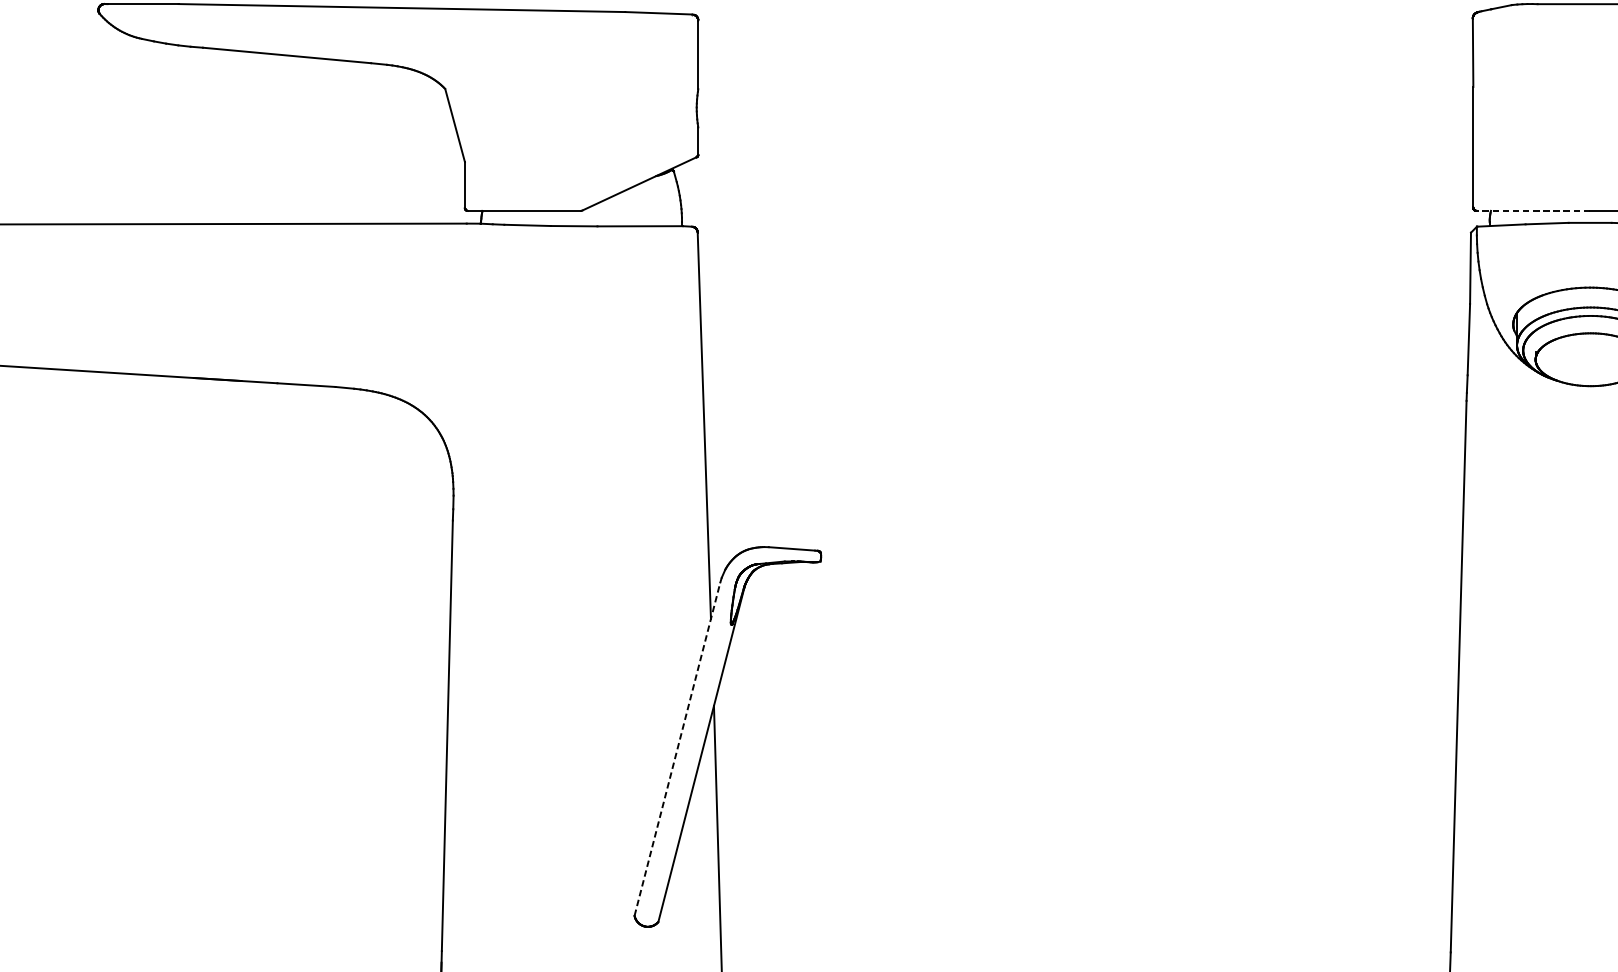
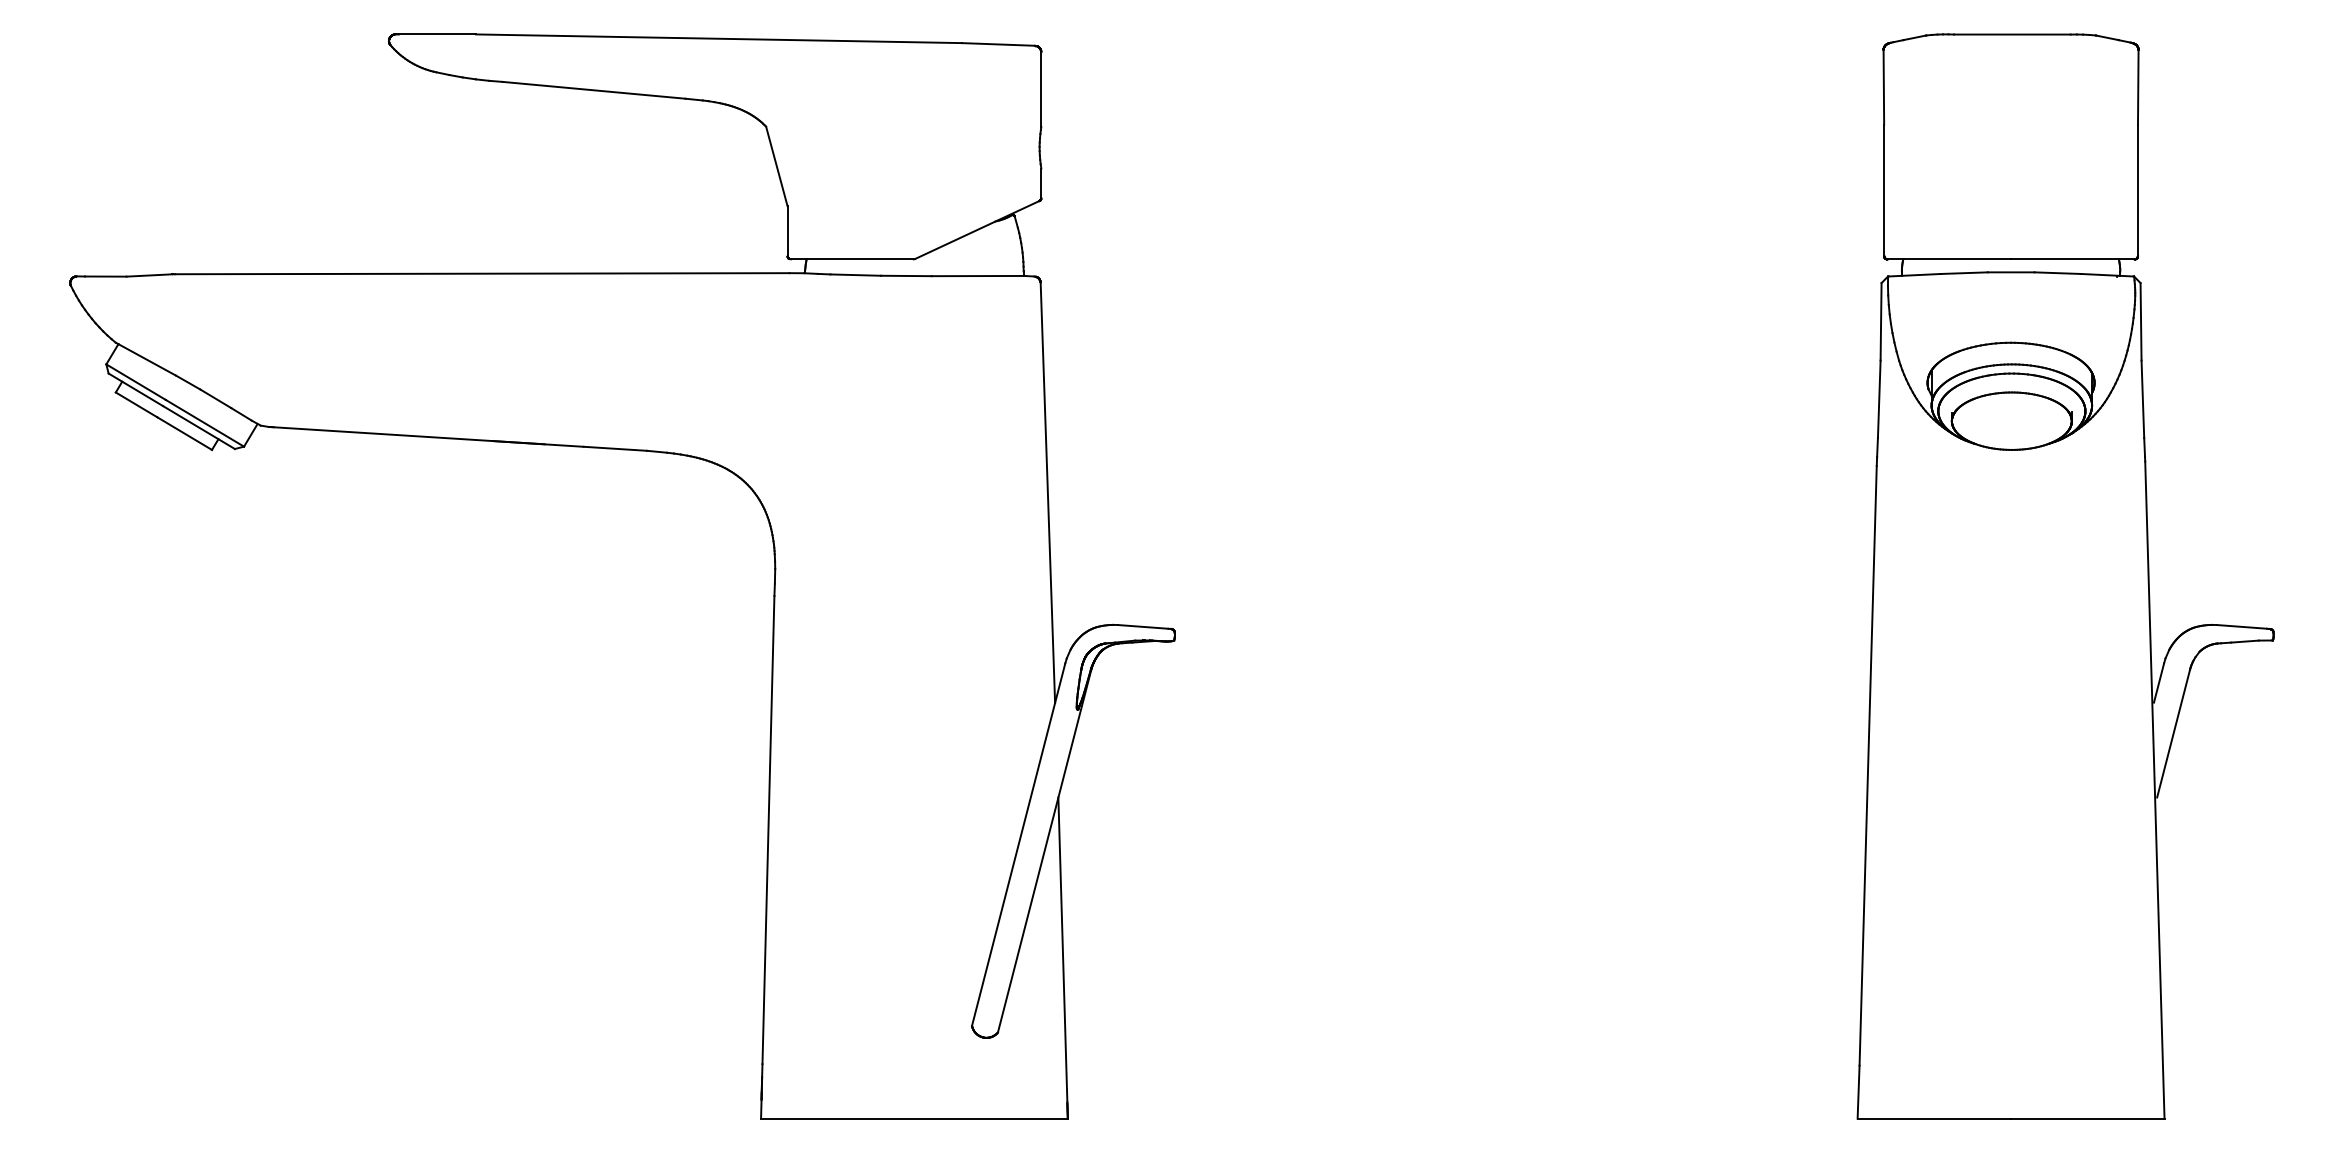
line: (1533, 211) -> (1949, 259), dashed -> solid
line: (677, 749) -> (1018, 844), dashed -> solid

